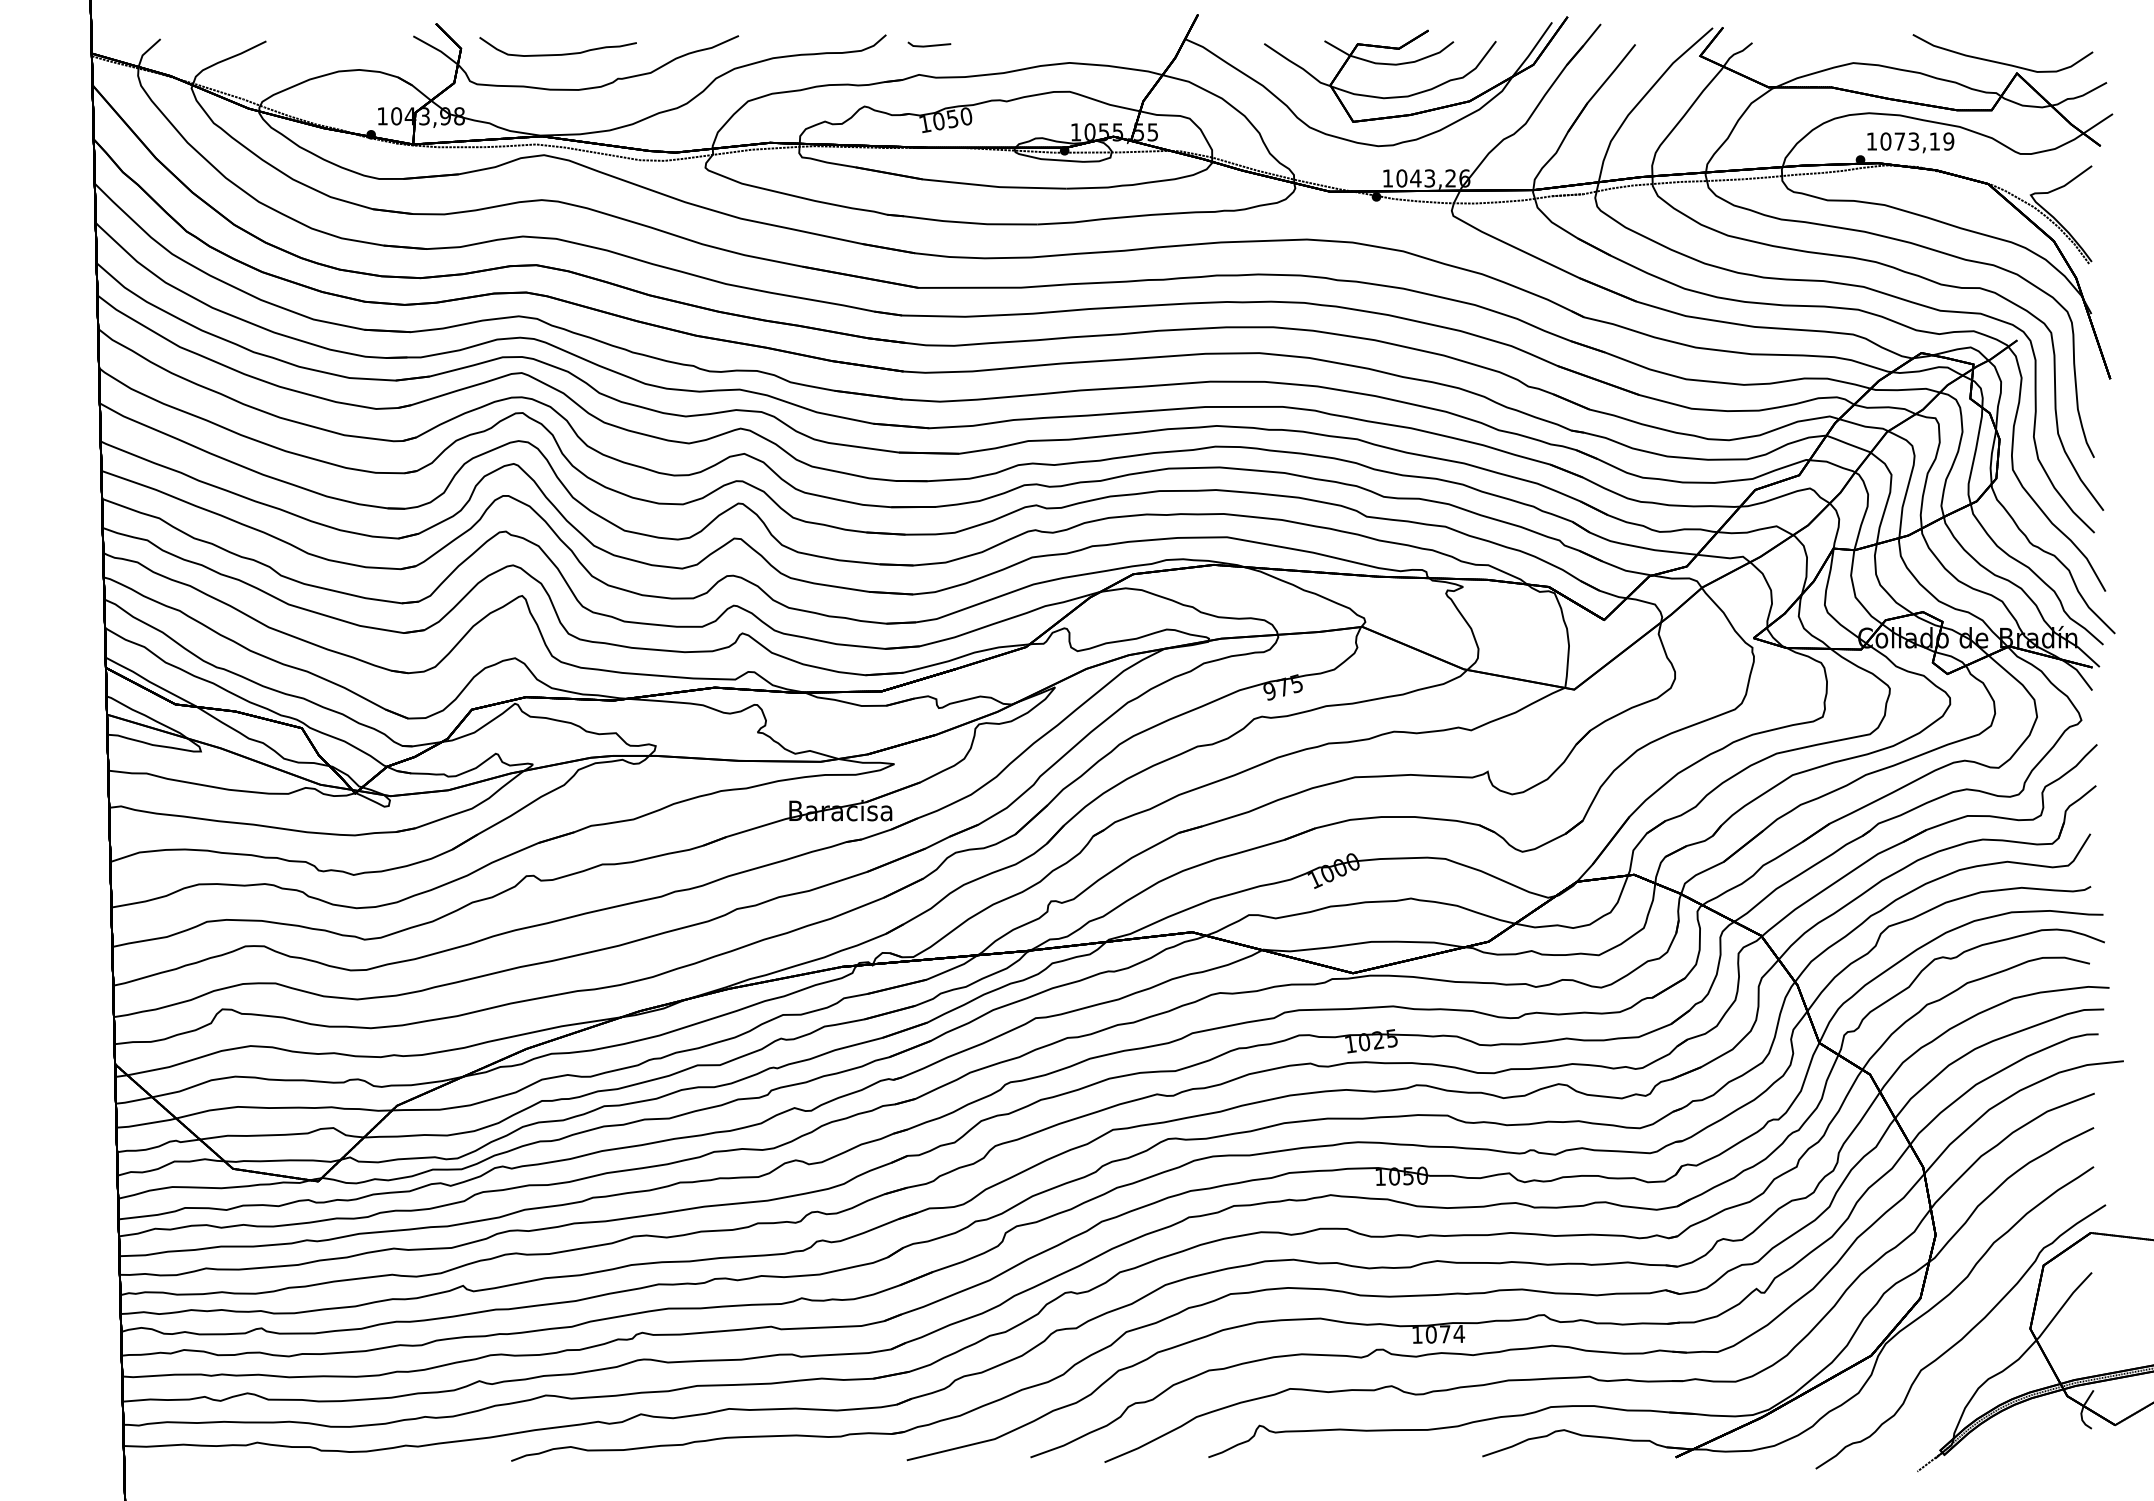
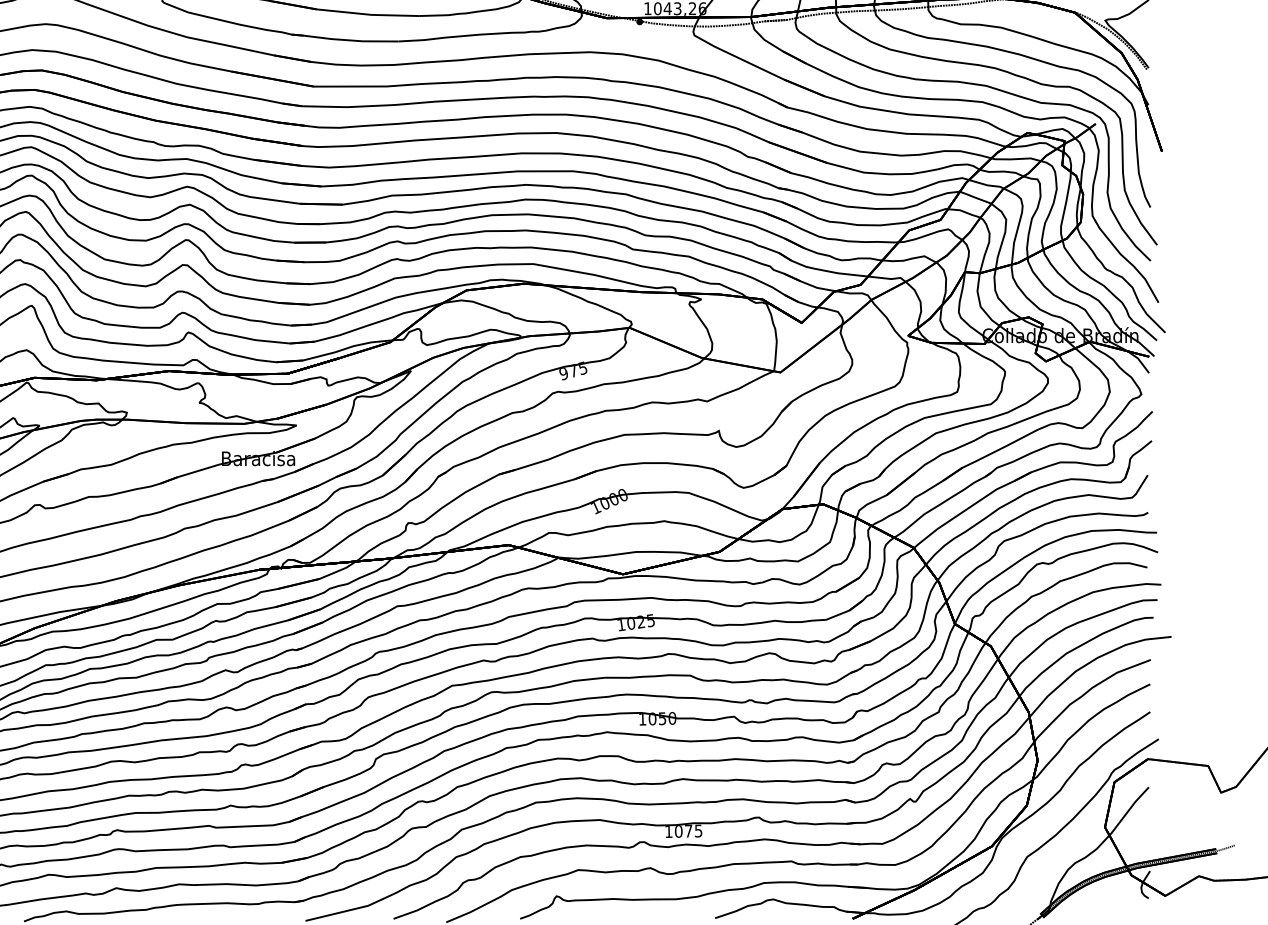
text: (1459, 1334) -> (698, 831), 1074 -> 1075

